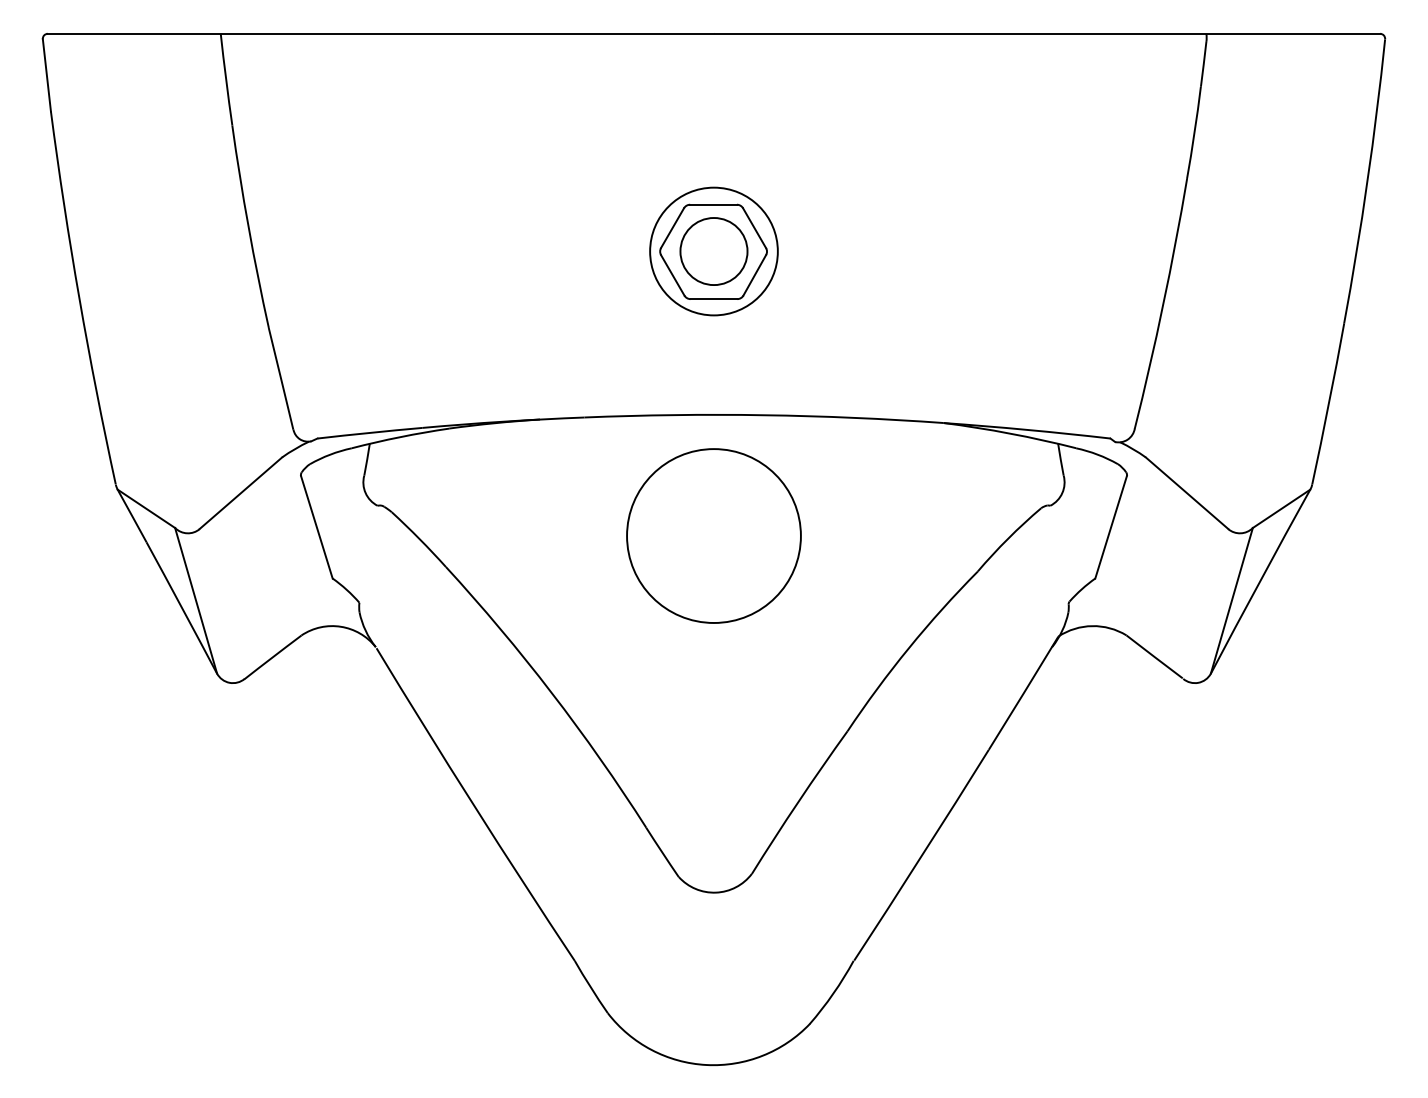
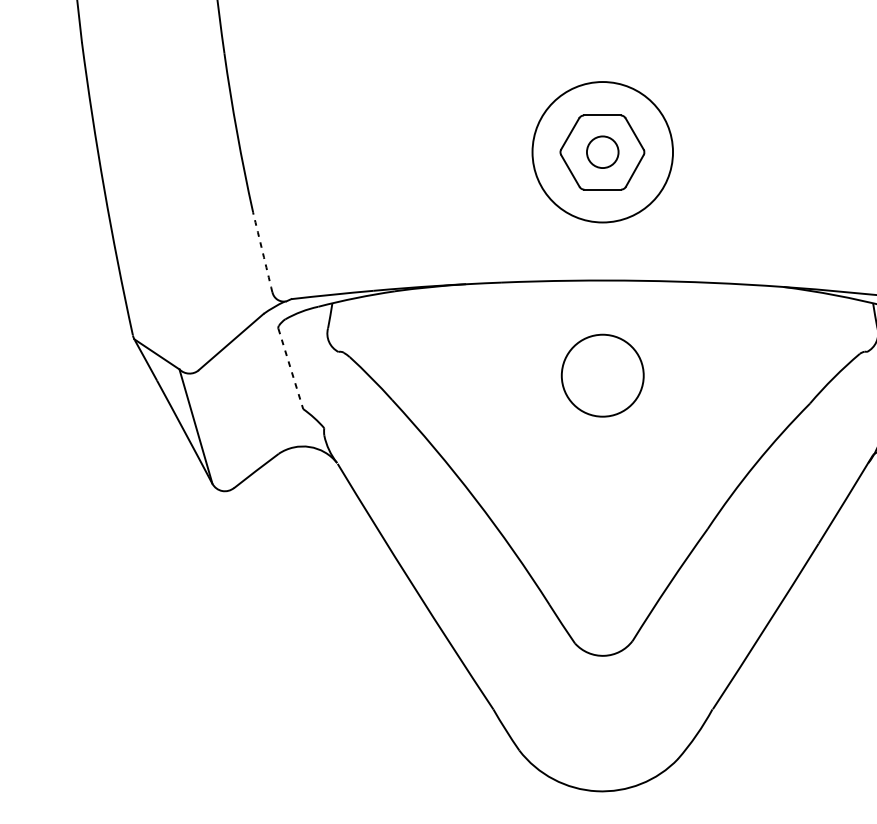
circle: (713, 251) -> (602, 152), size x0.6
circle: (713, 251) -> (602, 152), size x1.4
arc: (281, 378) -> (263, 251), solid -> dashed
line: (316, 527) -> (290, 369), solid -> dashed
circle: (713, 535) -> (602, 375), size x0.6

